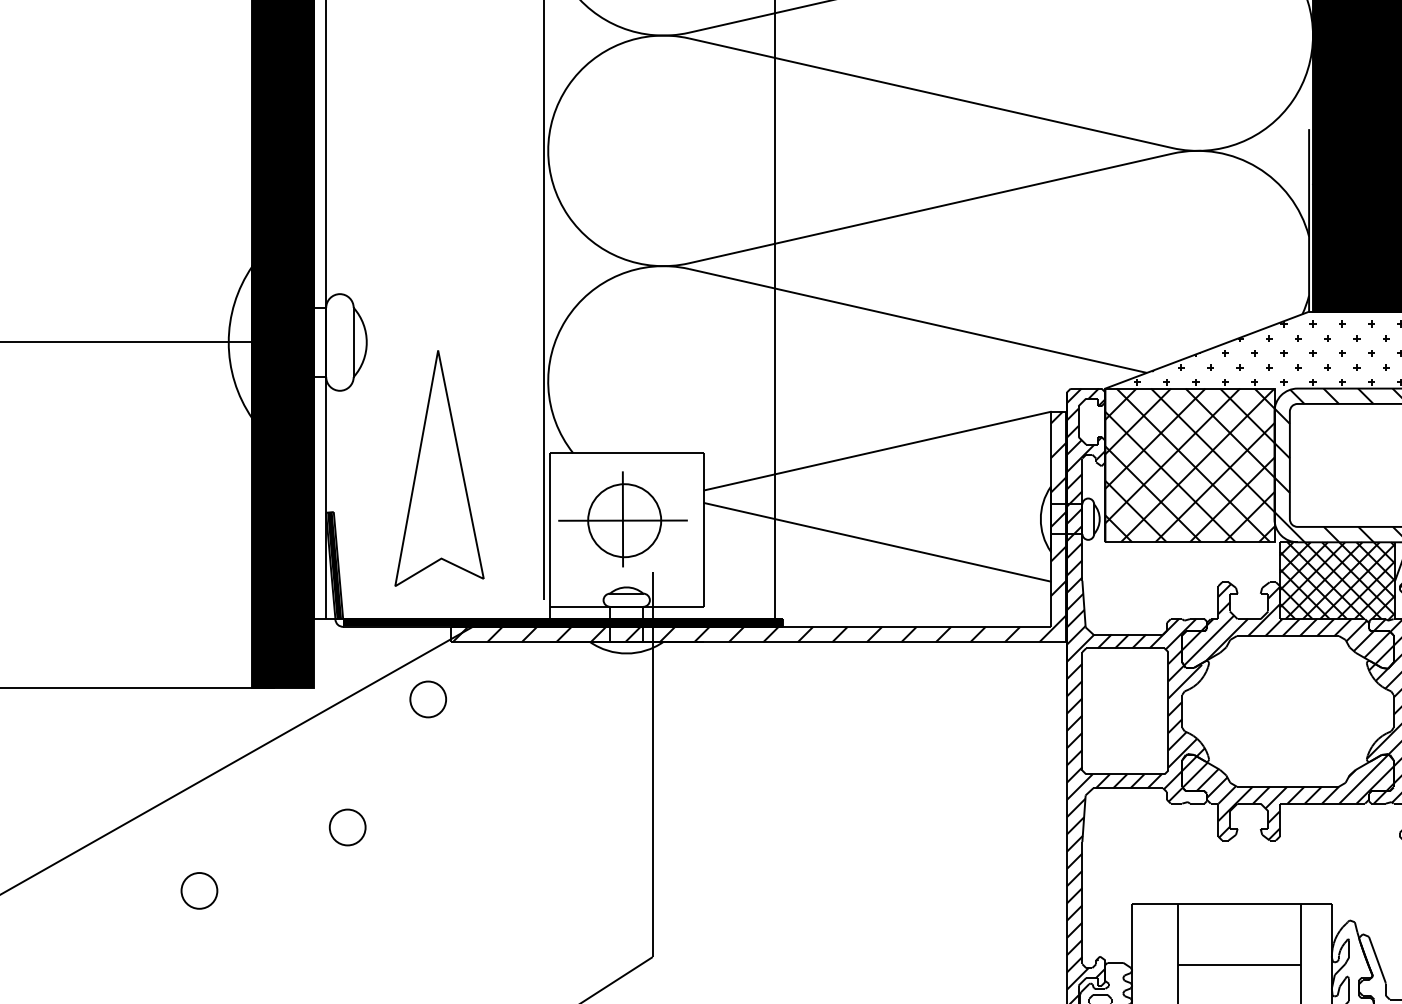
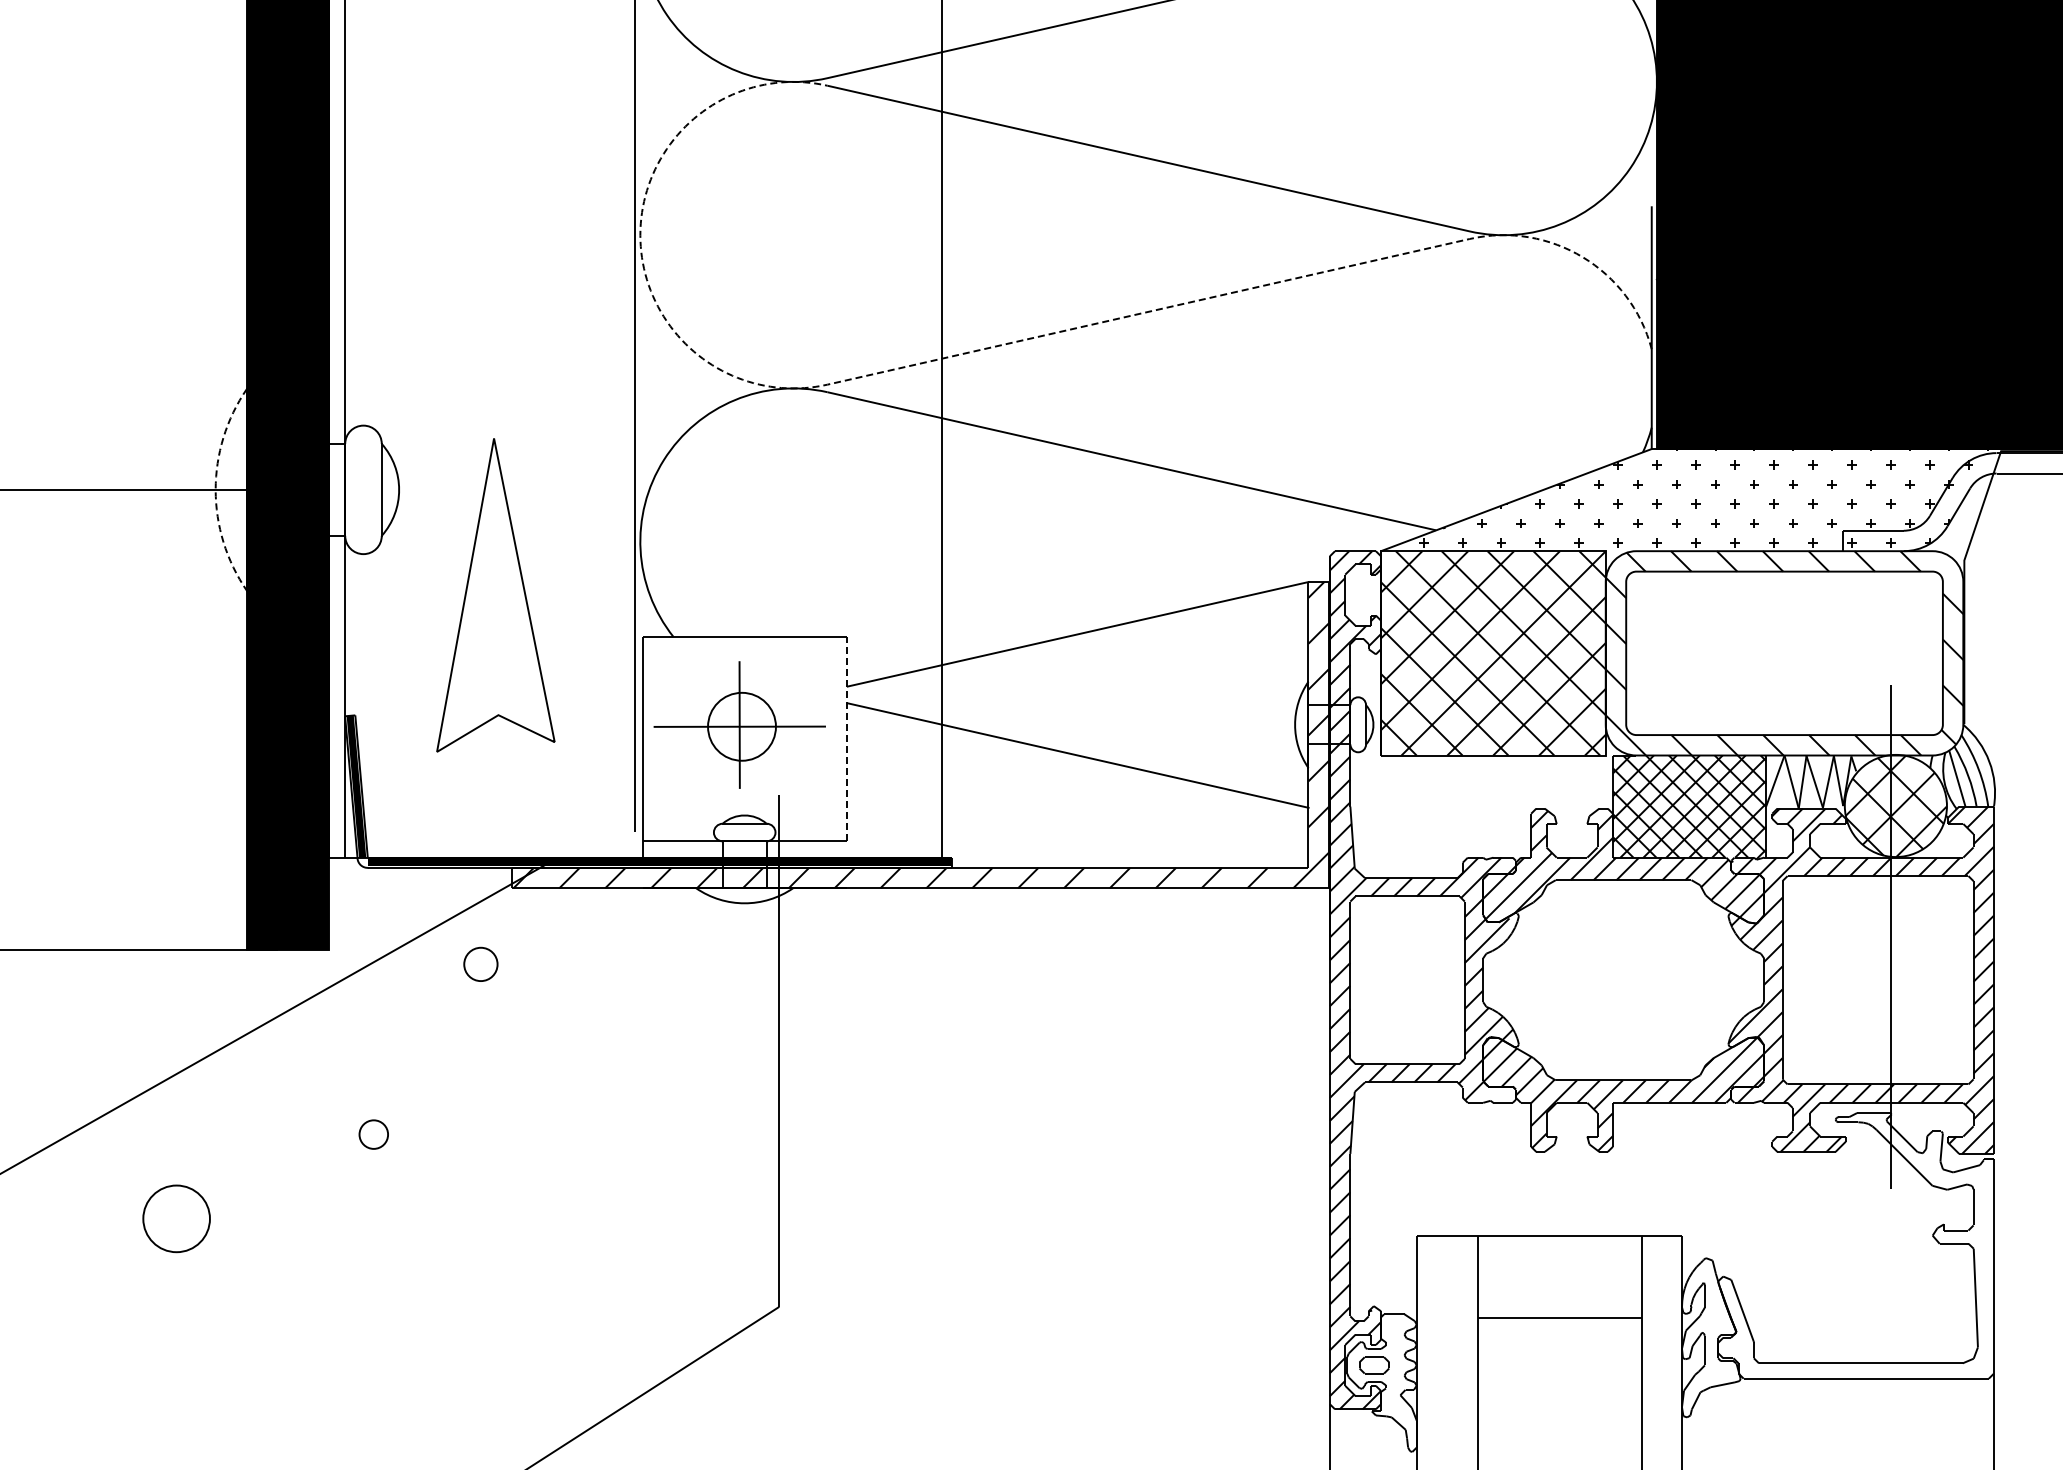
line: (796, 239) -> (970, 352), solid -> dashed
arc: (228, 342) -> (215, 489), solid -> dashed
part: (439, 468) -> (495, 595), moved
circle: (624, 520) -> (741, 726), size x0.7
line: (703, 529) -> (846, 738), solid -> dashed
circle: (427, 699) -> (480, 964), size x0.7
circle: (347, 827) -> (373, 1134), size x0.6
circle: (199, 890) -> (176, 1218), size x1.4

